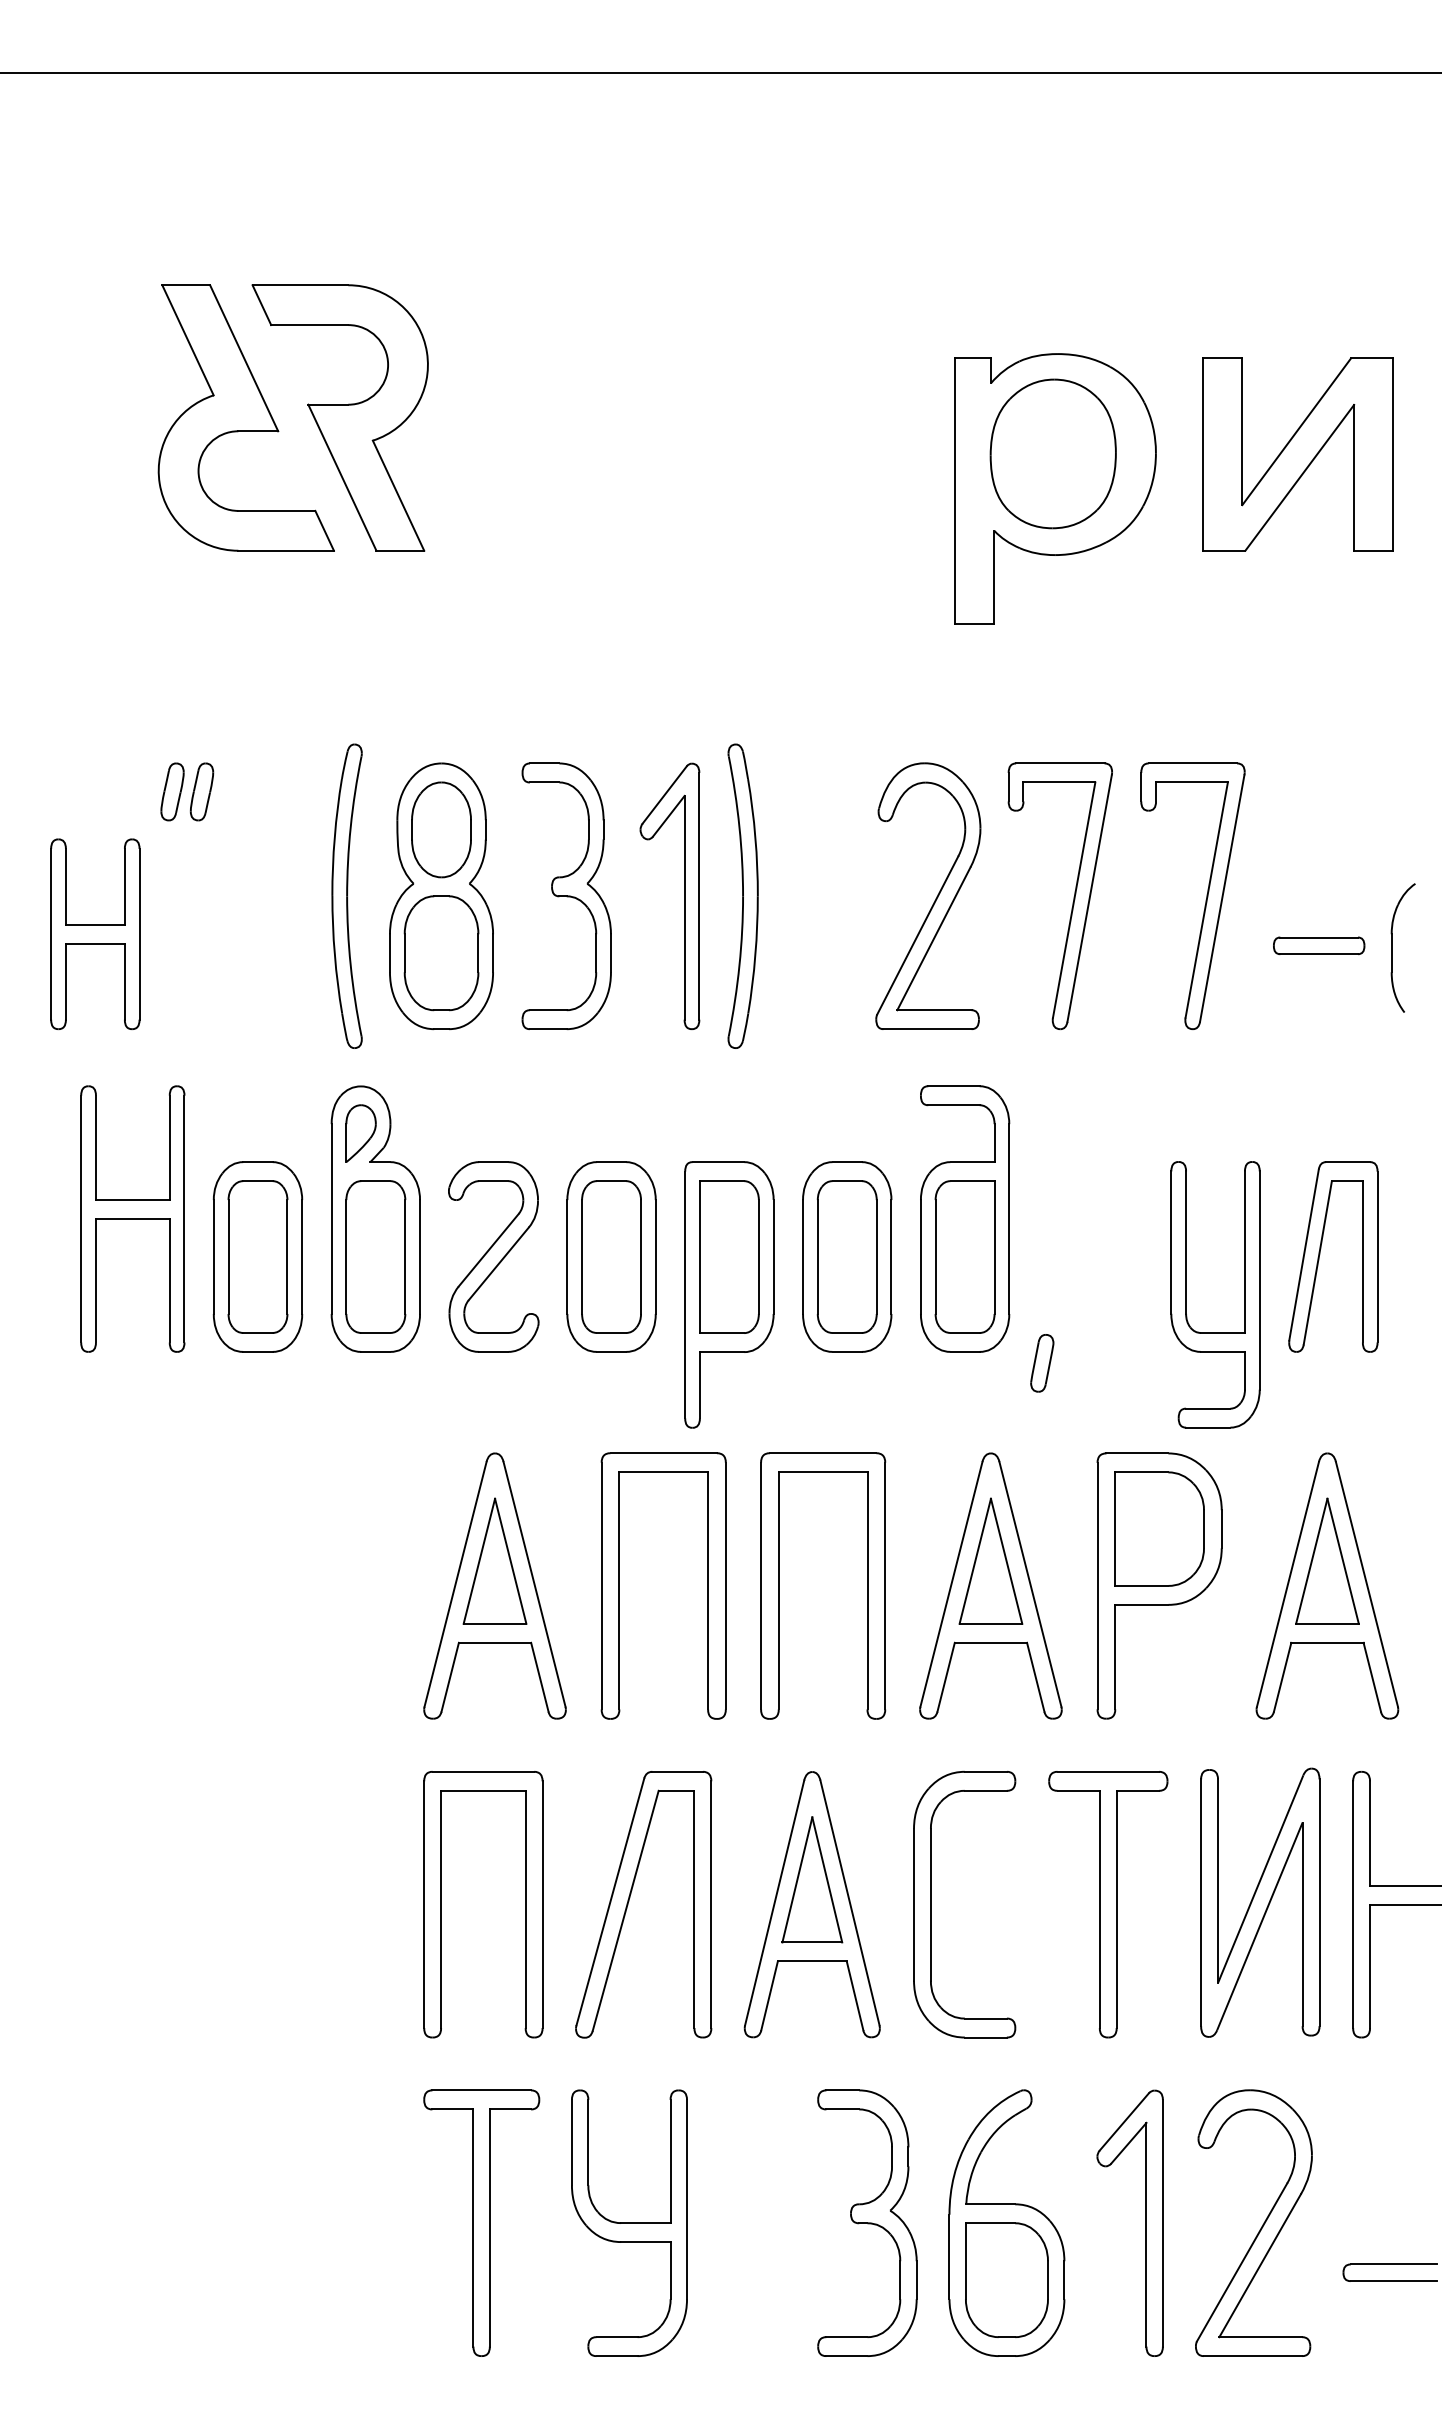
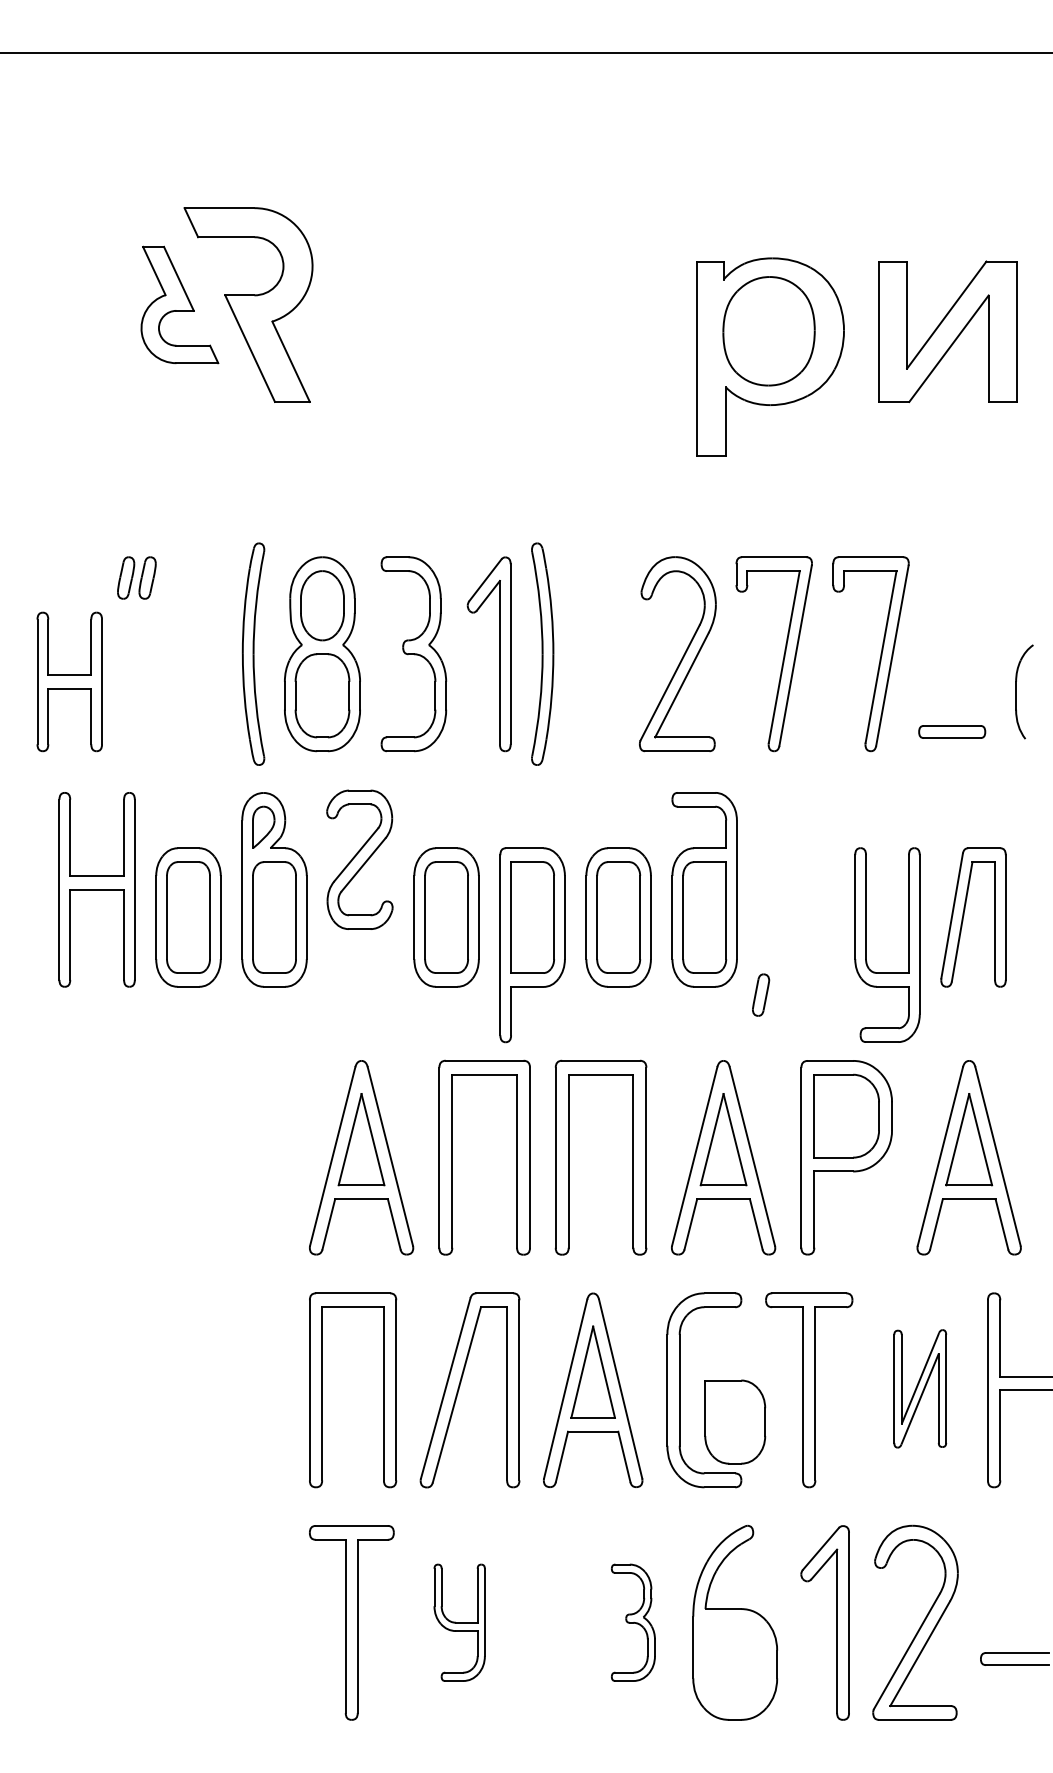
part: (245, 417) -> (179, 304), size x0.6
part: (1319, 945) -> (952, 731), moved
part: (493, 1256) -> (359, 859), moved
part: (1260, 1902) -> (920, 1388), size x0.6
part: (629, 2222) -> (459, 1622), size x0.6
part: (867, 2222) -> (633, 1622), size x0.6
part: (1006, 2279) -> (734, 1421), moved

